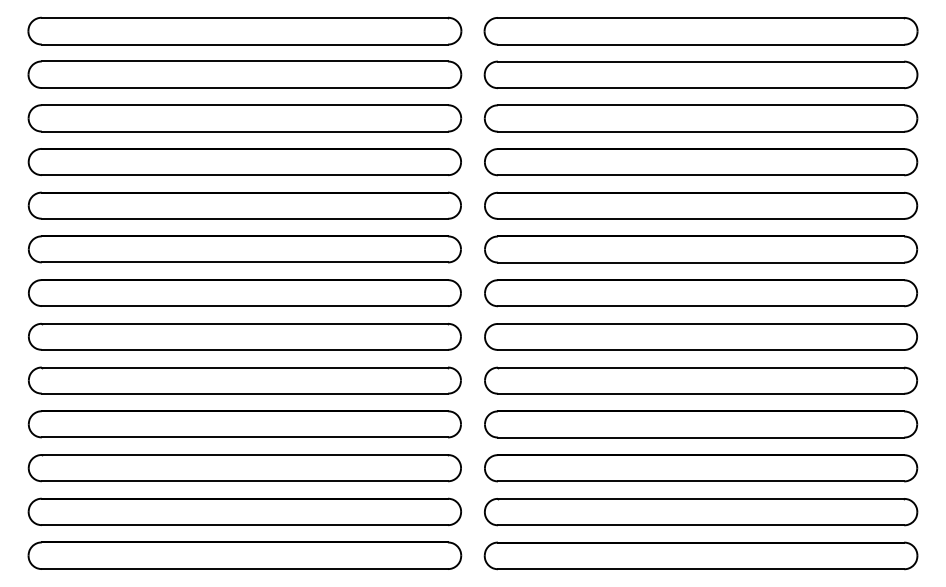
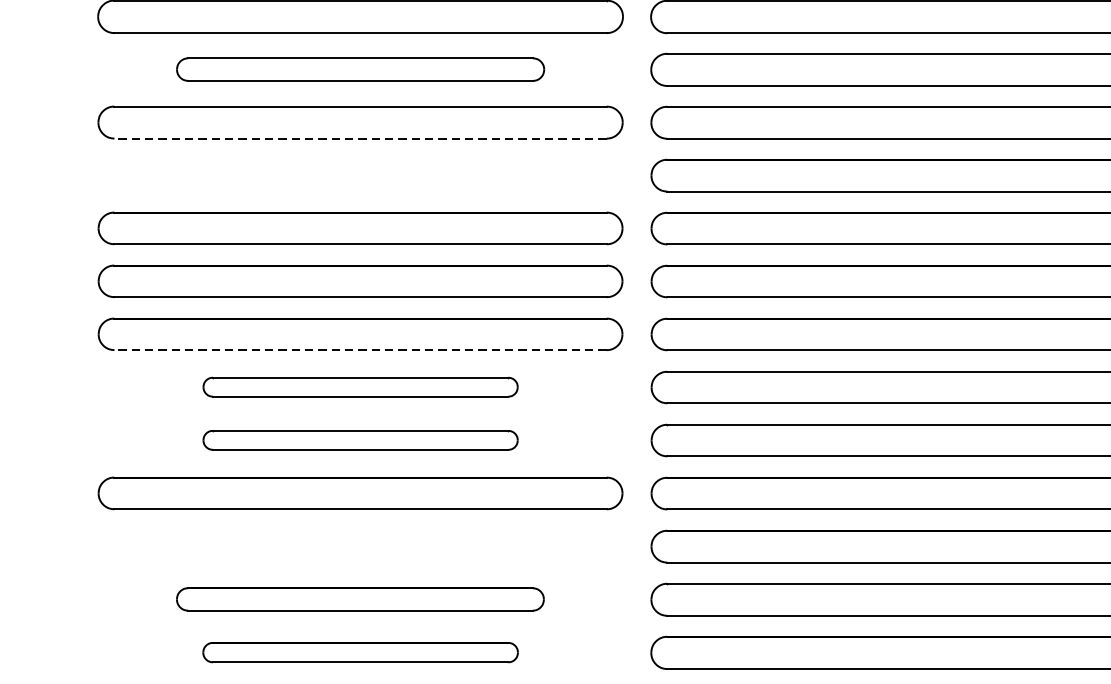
part: (244, 74) -> (360, 69), size x0.7
line: (244, 131) -> (360, 138), solid -> dashed
part: (244, 161) -> (360, 174), removed
line: (244, 306) -> (360, 350), solid -> dashed
part: (244, 336) -> (360, 386), size x0.6
part: (244, 380) -> (360, 440), size x0.6
part: (244, 468) -> (360, 546), removed
part: (244, 511) -> (360, 599), size x0.7
part: (244, 555) -> (360, 652), size x0.6

